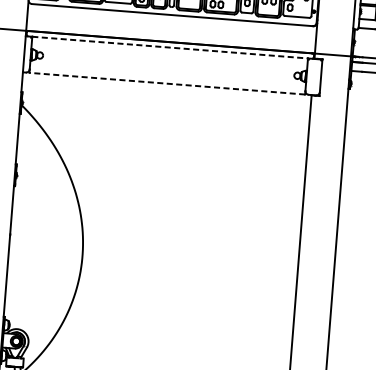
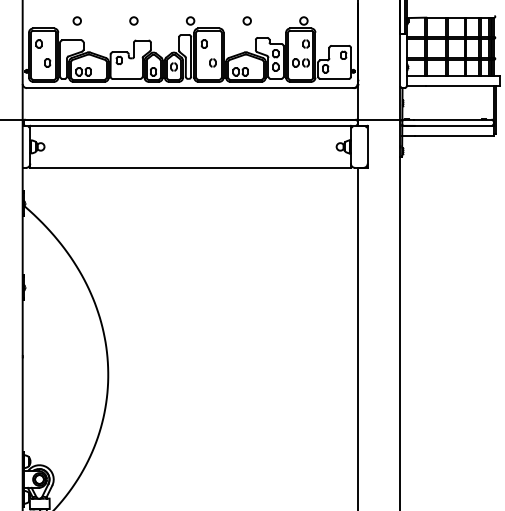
line: (170, 47) -> (191, 125), dashed -> solid
line: (167, 83) -> (190, 167), dashed -> solid

